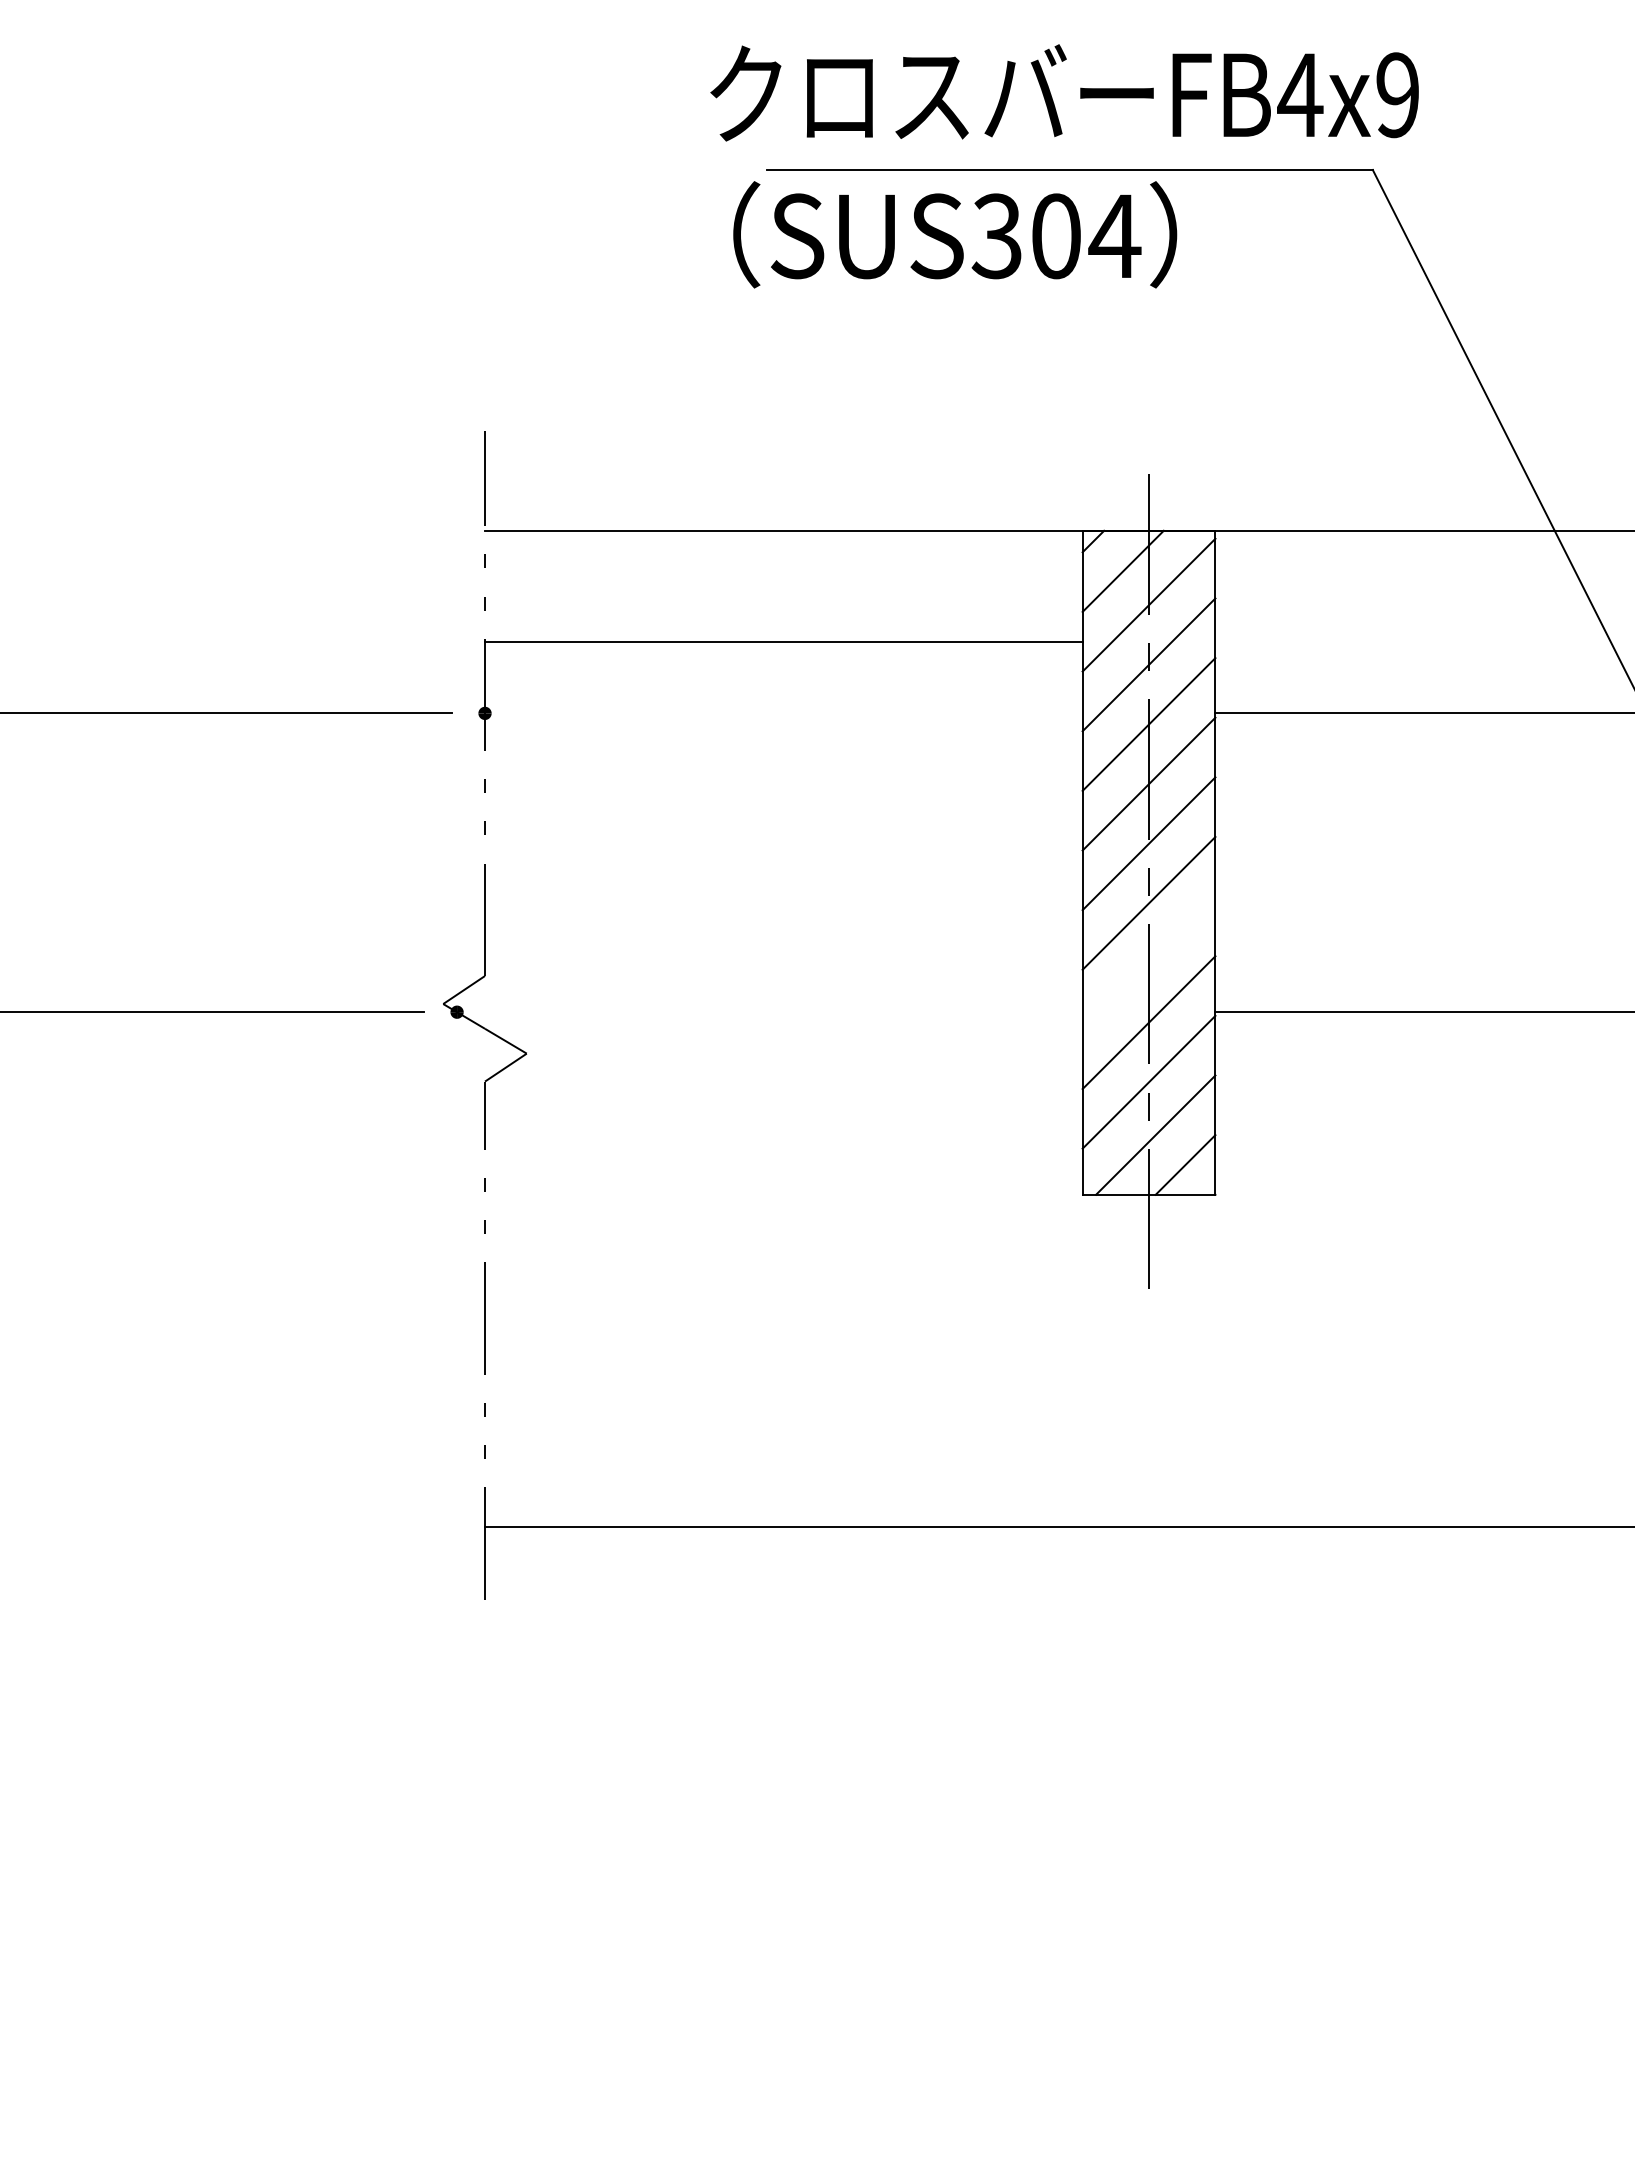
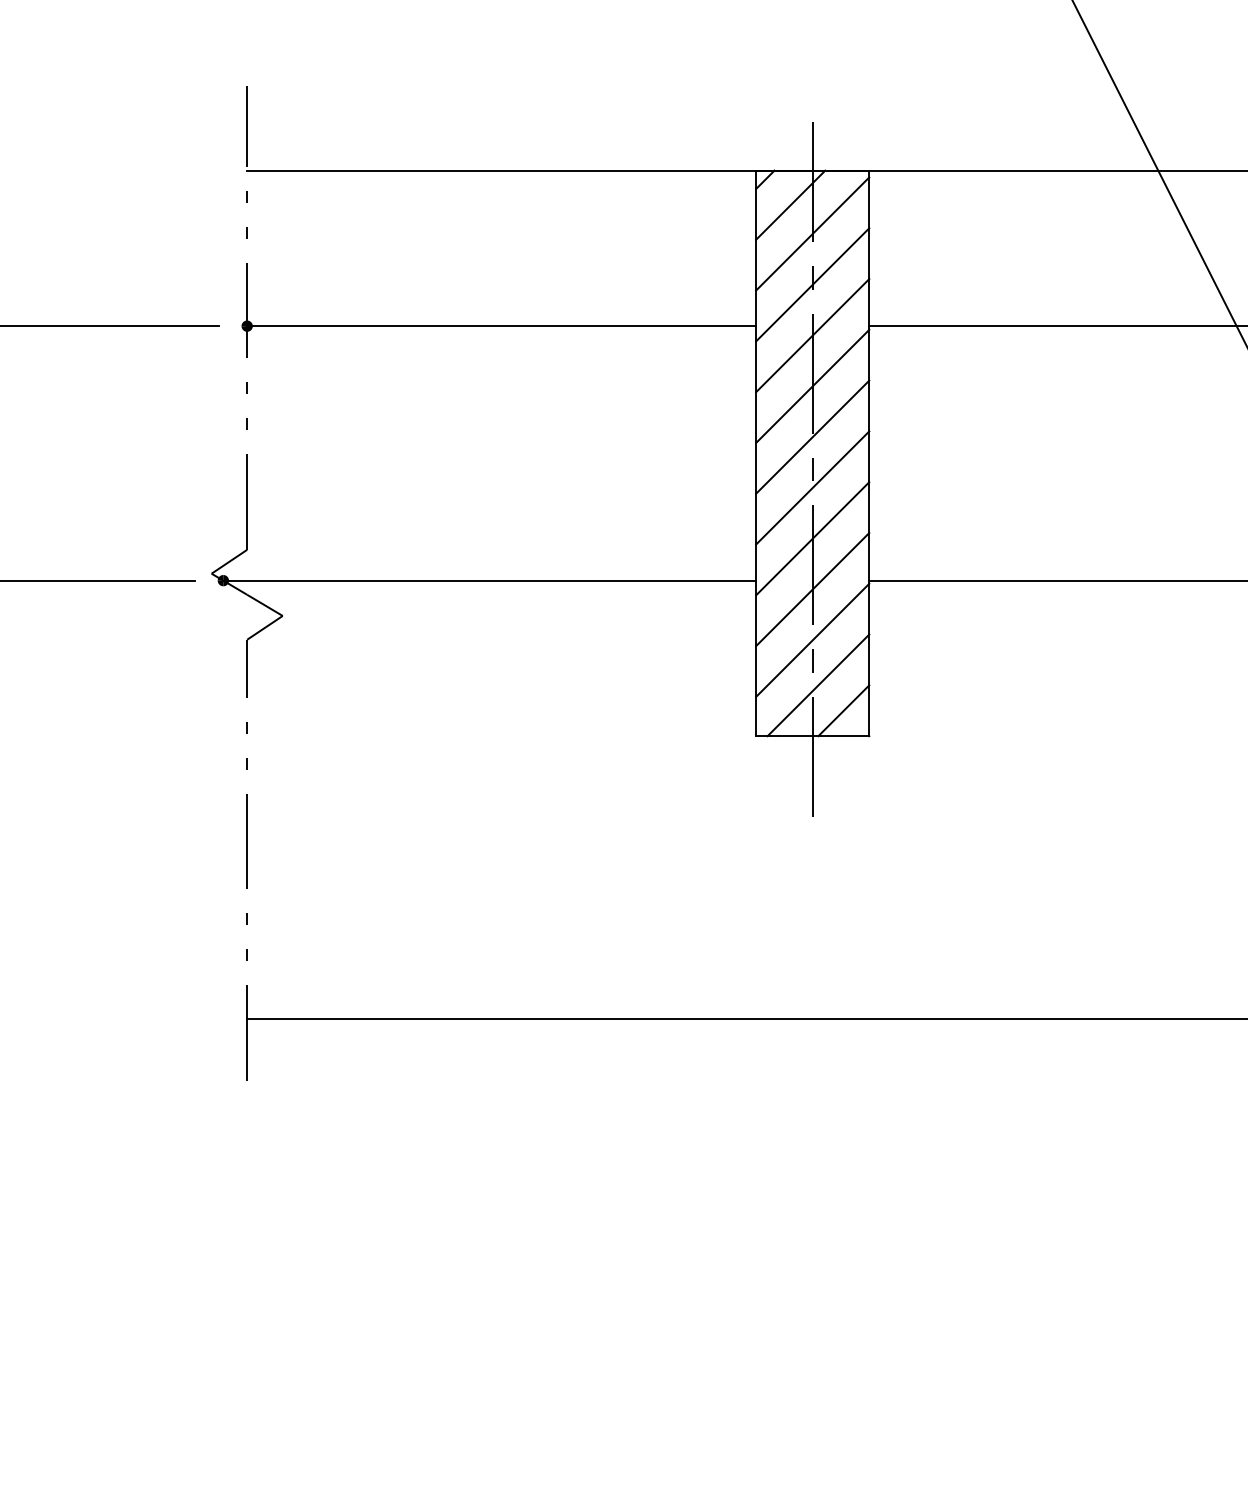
line: (783, 642) -> (501, 326), moved
line: (1148, 962) -> (812, 538), added
line: (769, 1012) -> (489, 580), added

